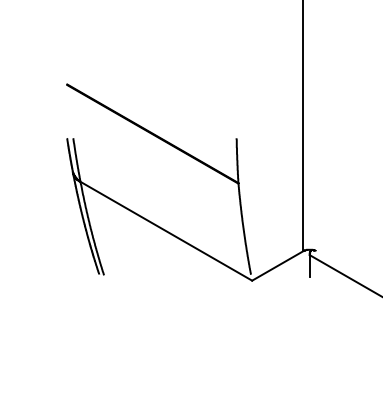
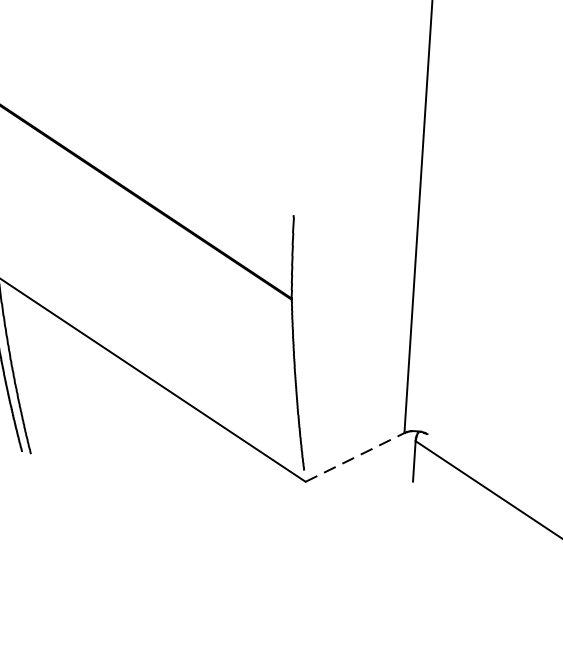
line: (277, 265) -> (354, 456), solid -> dashed

